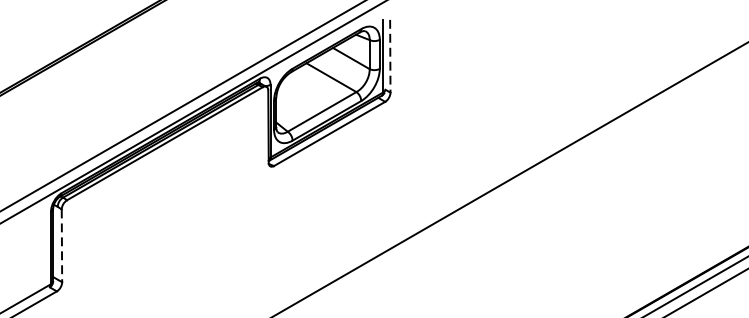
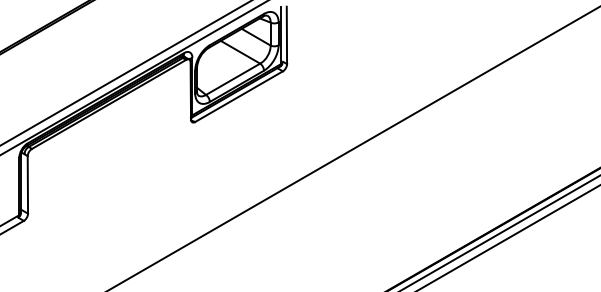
line: (389, 56) -> (286, 35), dashed -> solid
line: (61, 245) -> (27, 184), dashed -> solid

